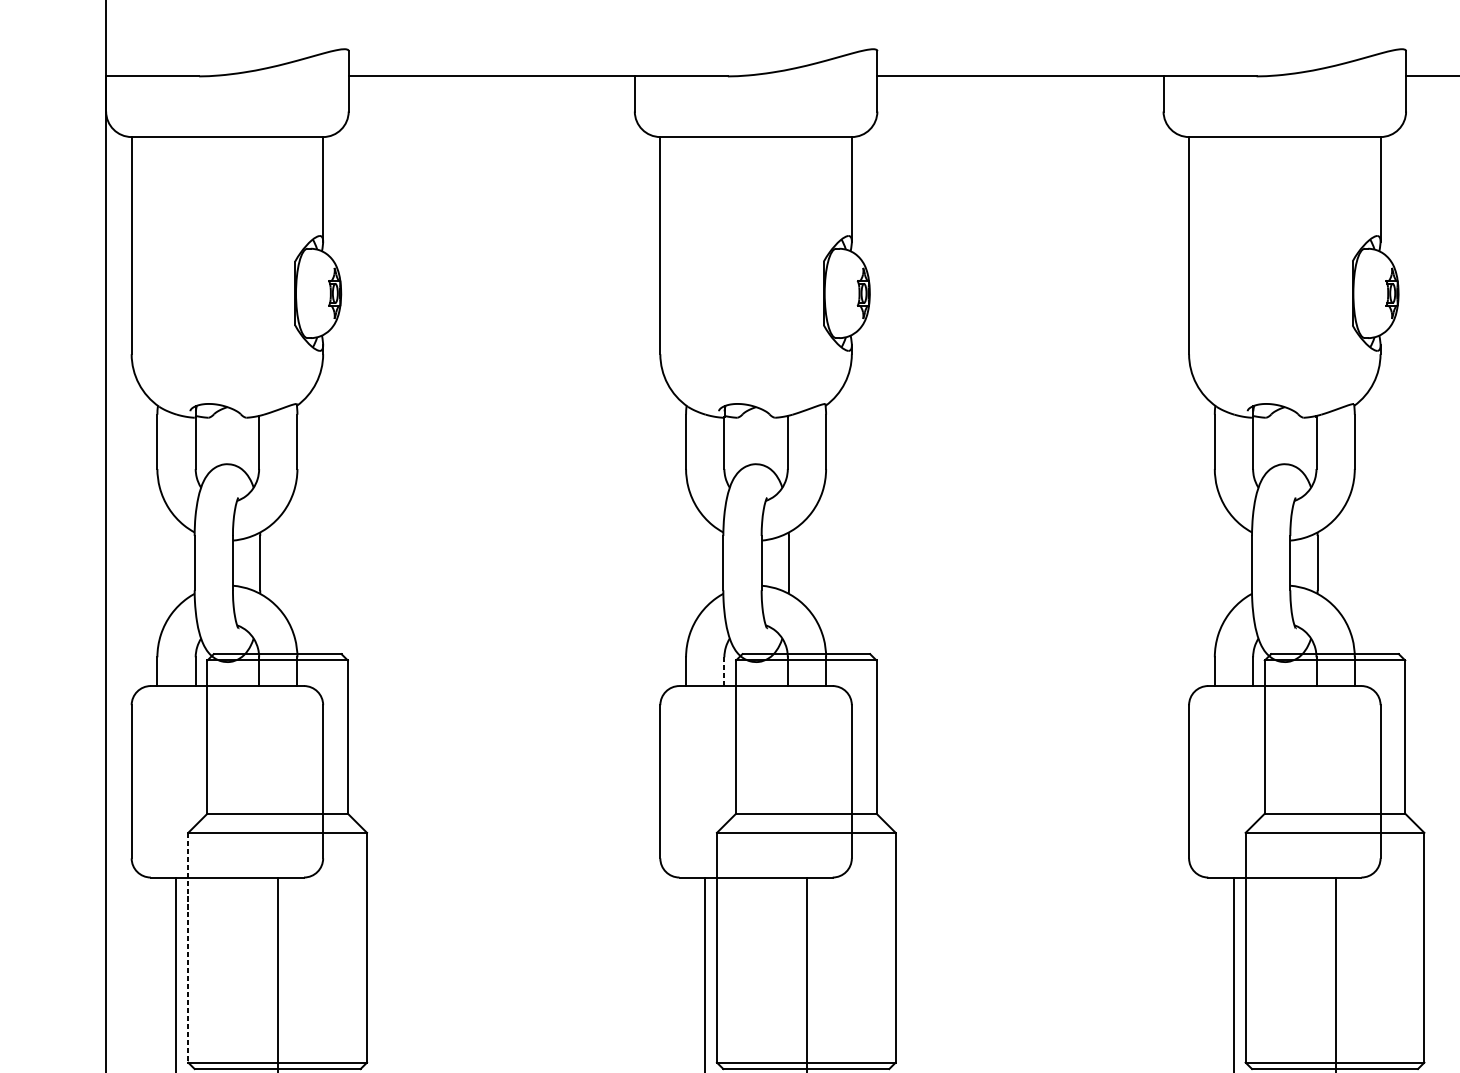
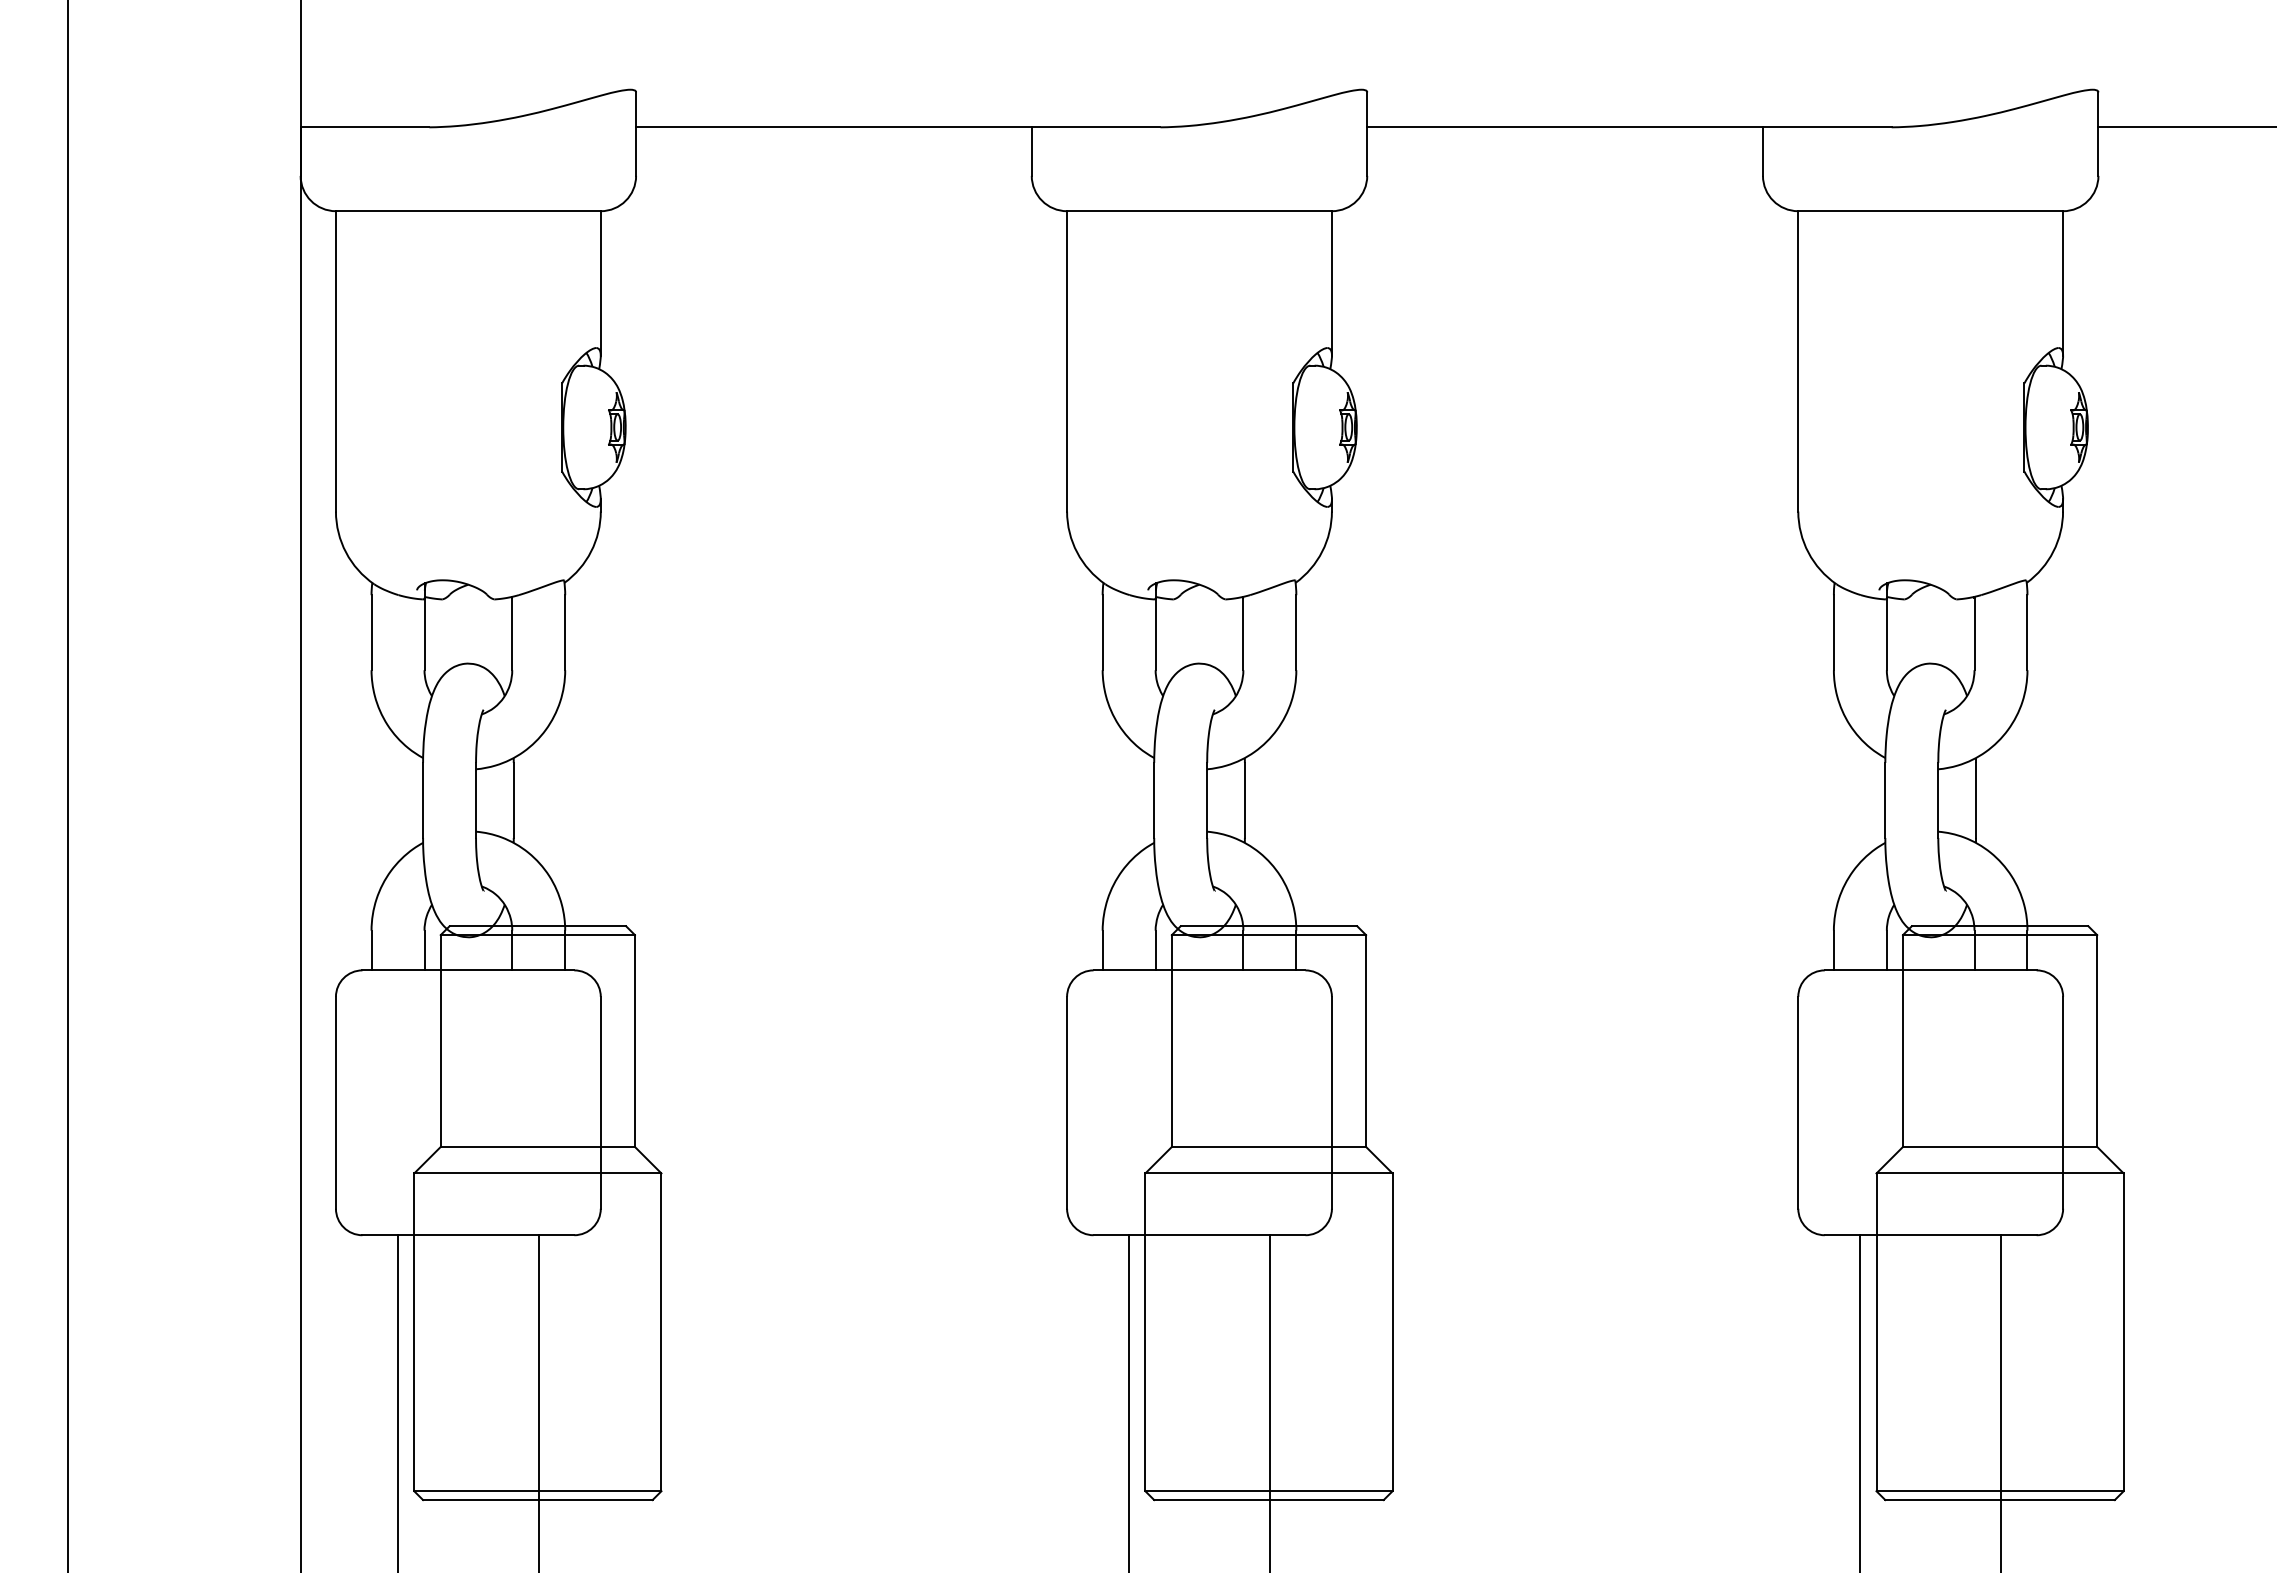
line: (724, 671) -> (1155, 950), dashed -> solid
line: (188, 947) -> (414, 1332), dashed -> solid

